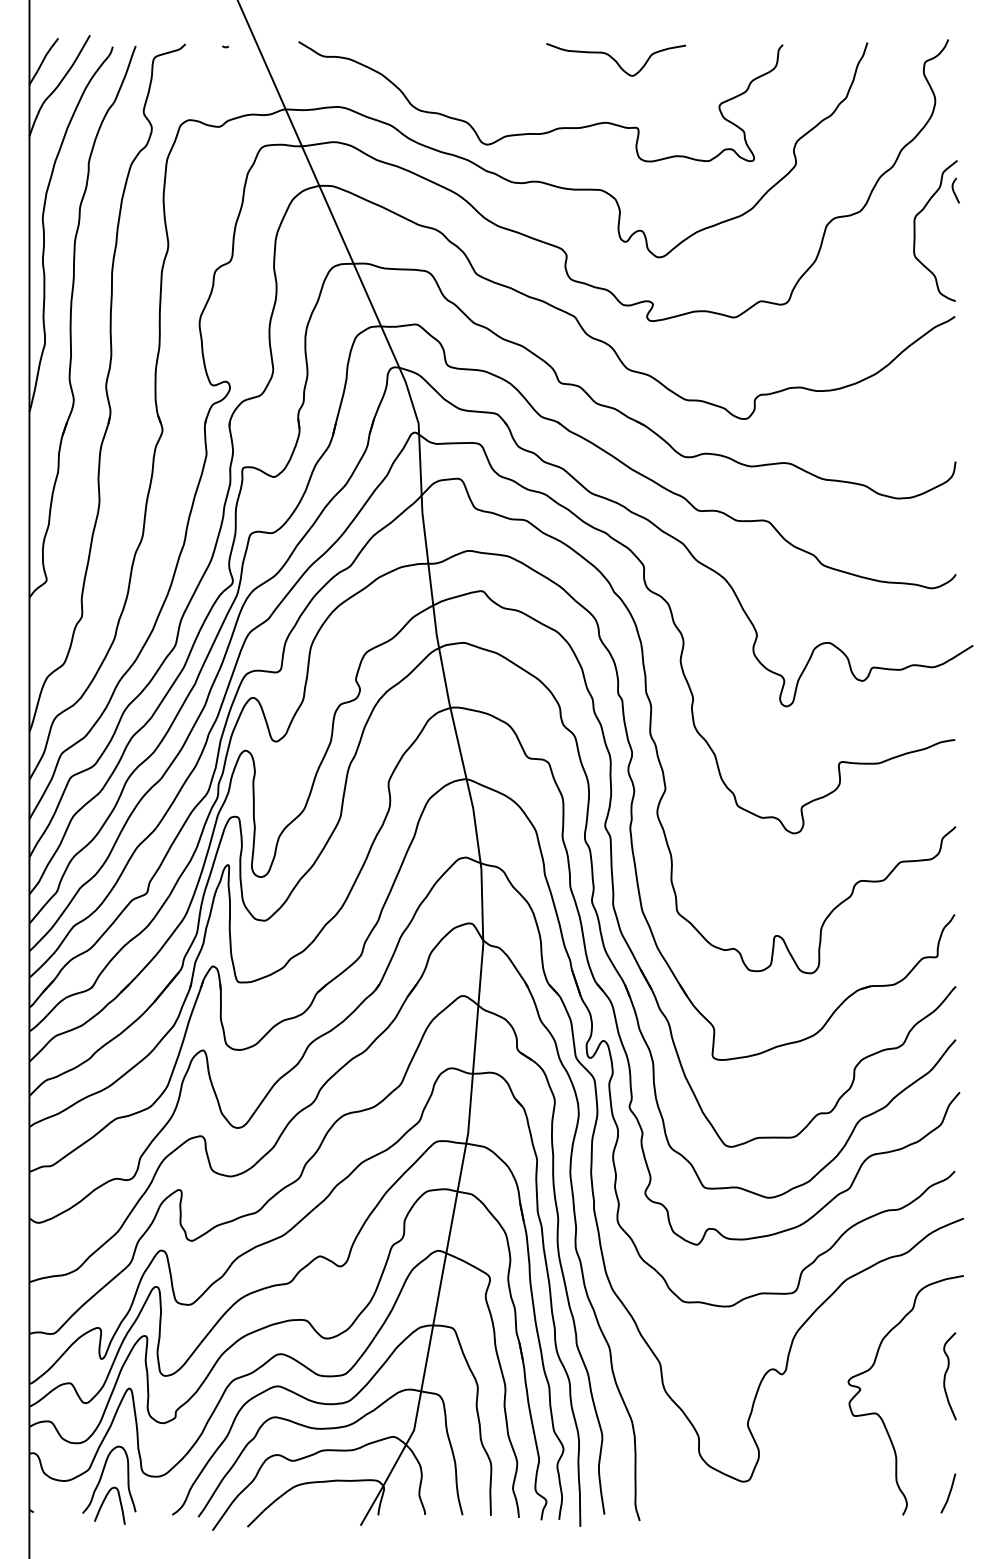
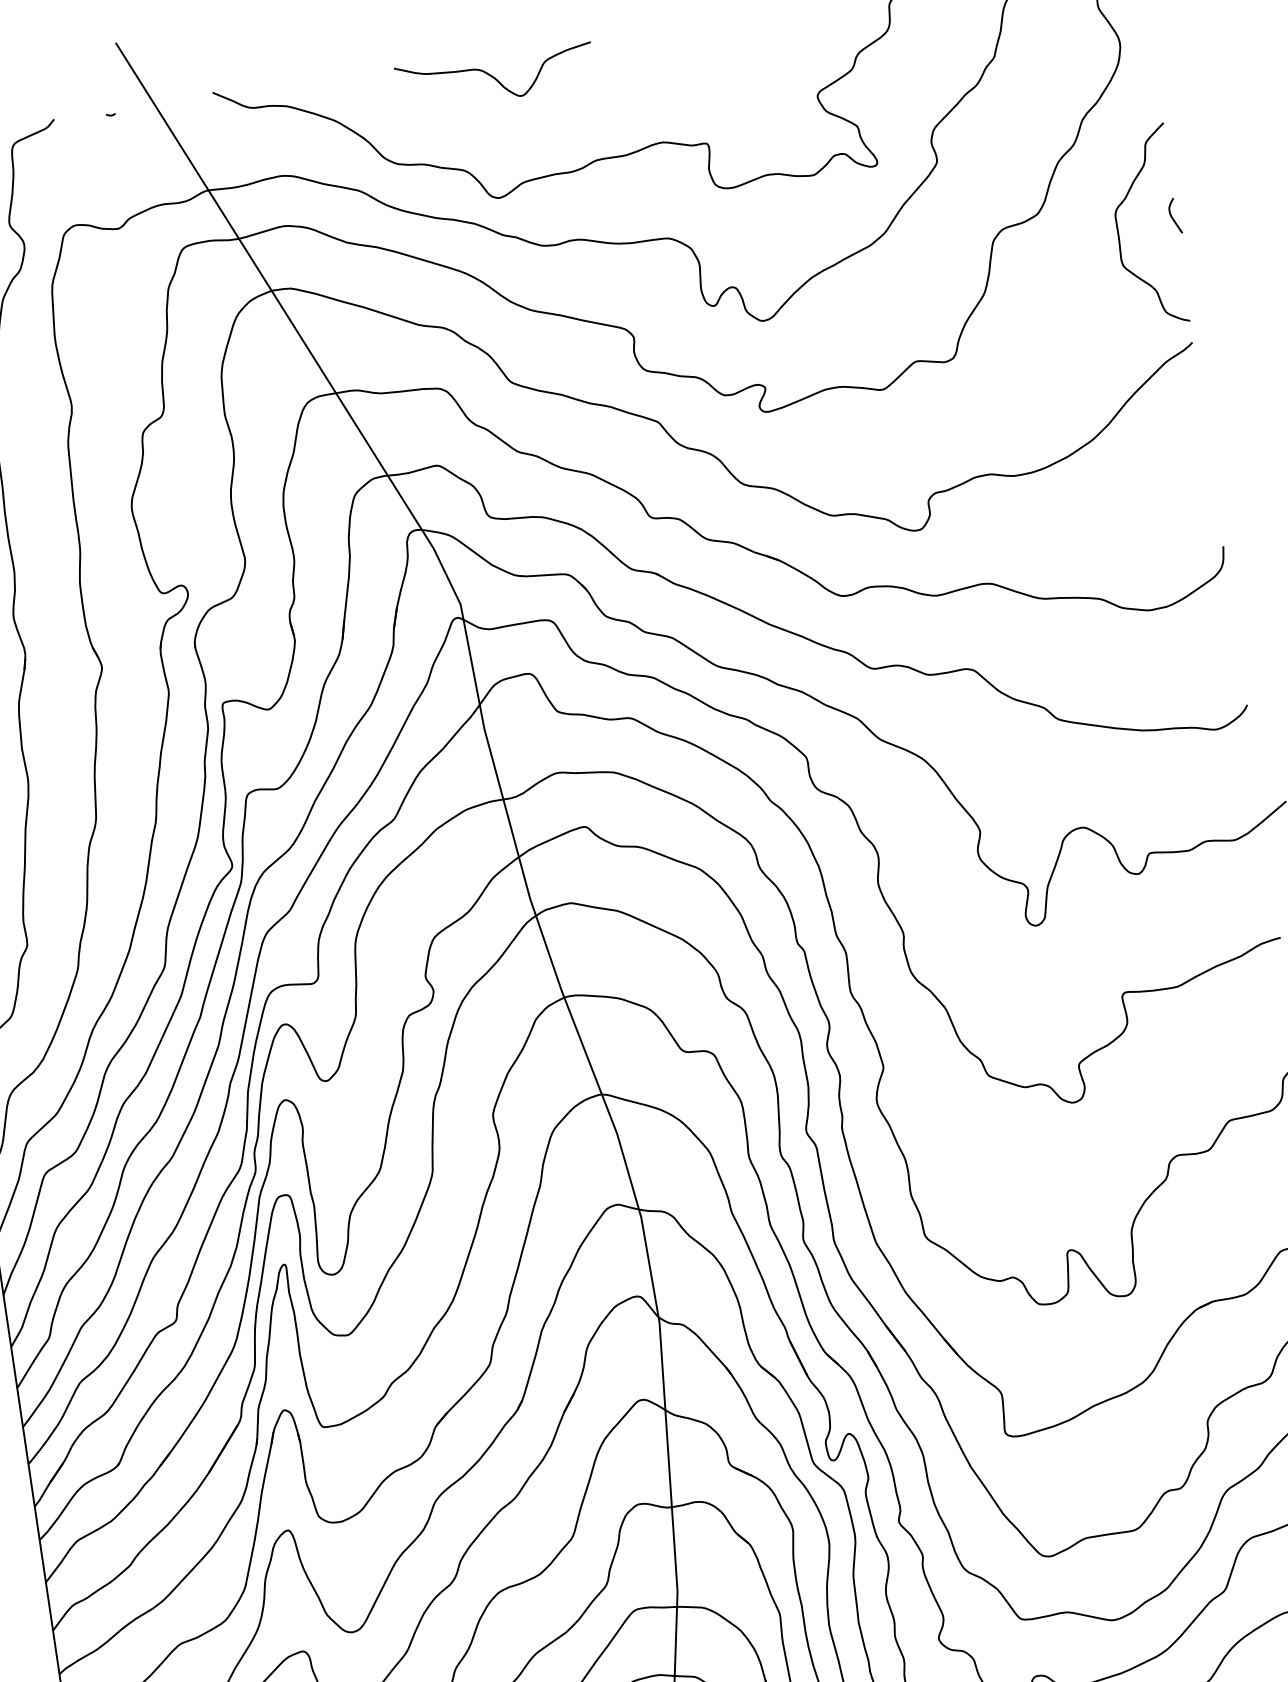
curve: (615, 59) -> (494, 76), moved
curve: (954, 190) -> (1173, 216), moved

